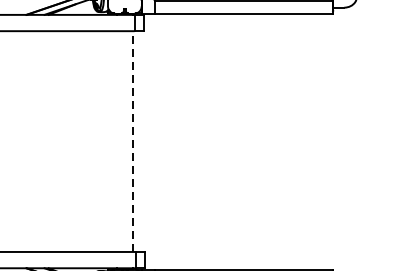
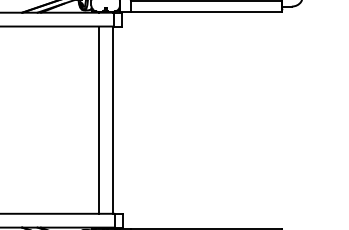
line: (116, 140) -> (98, 119), added
line: (132, 141) -> (112, 120), dashed -> solid

